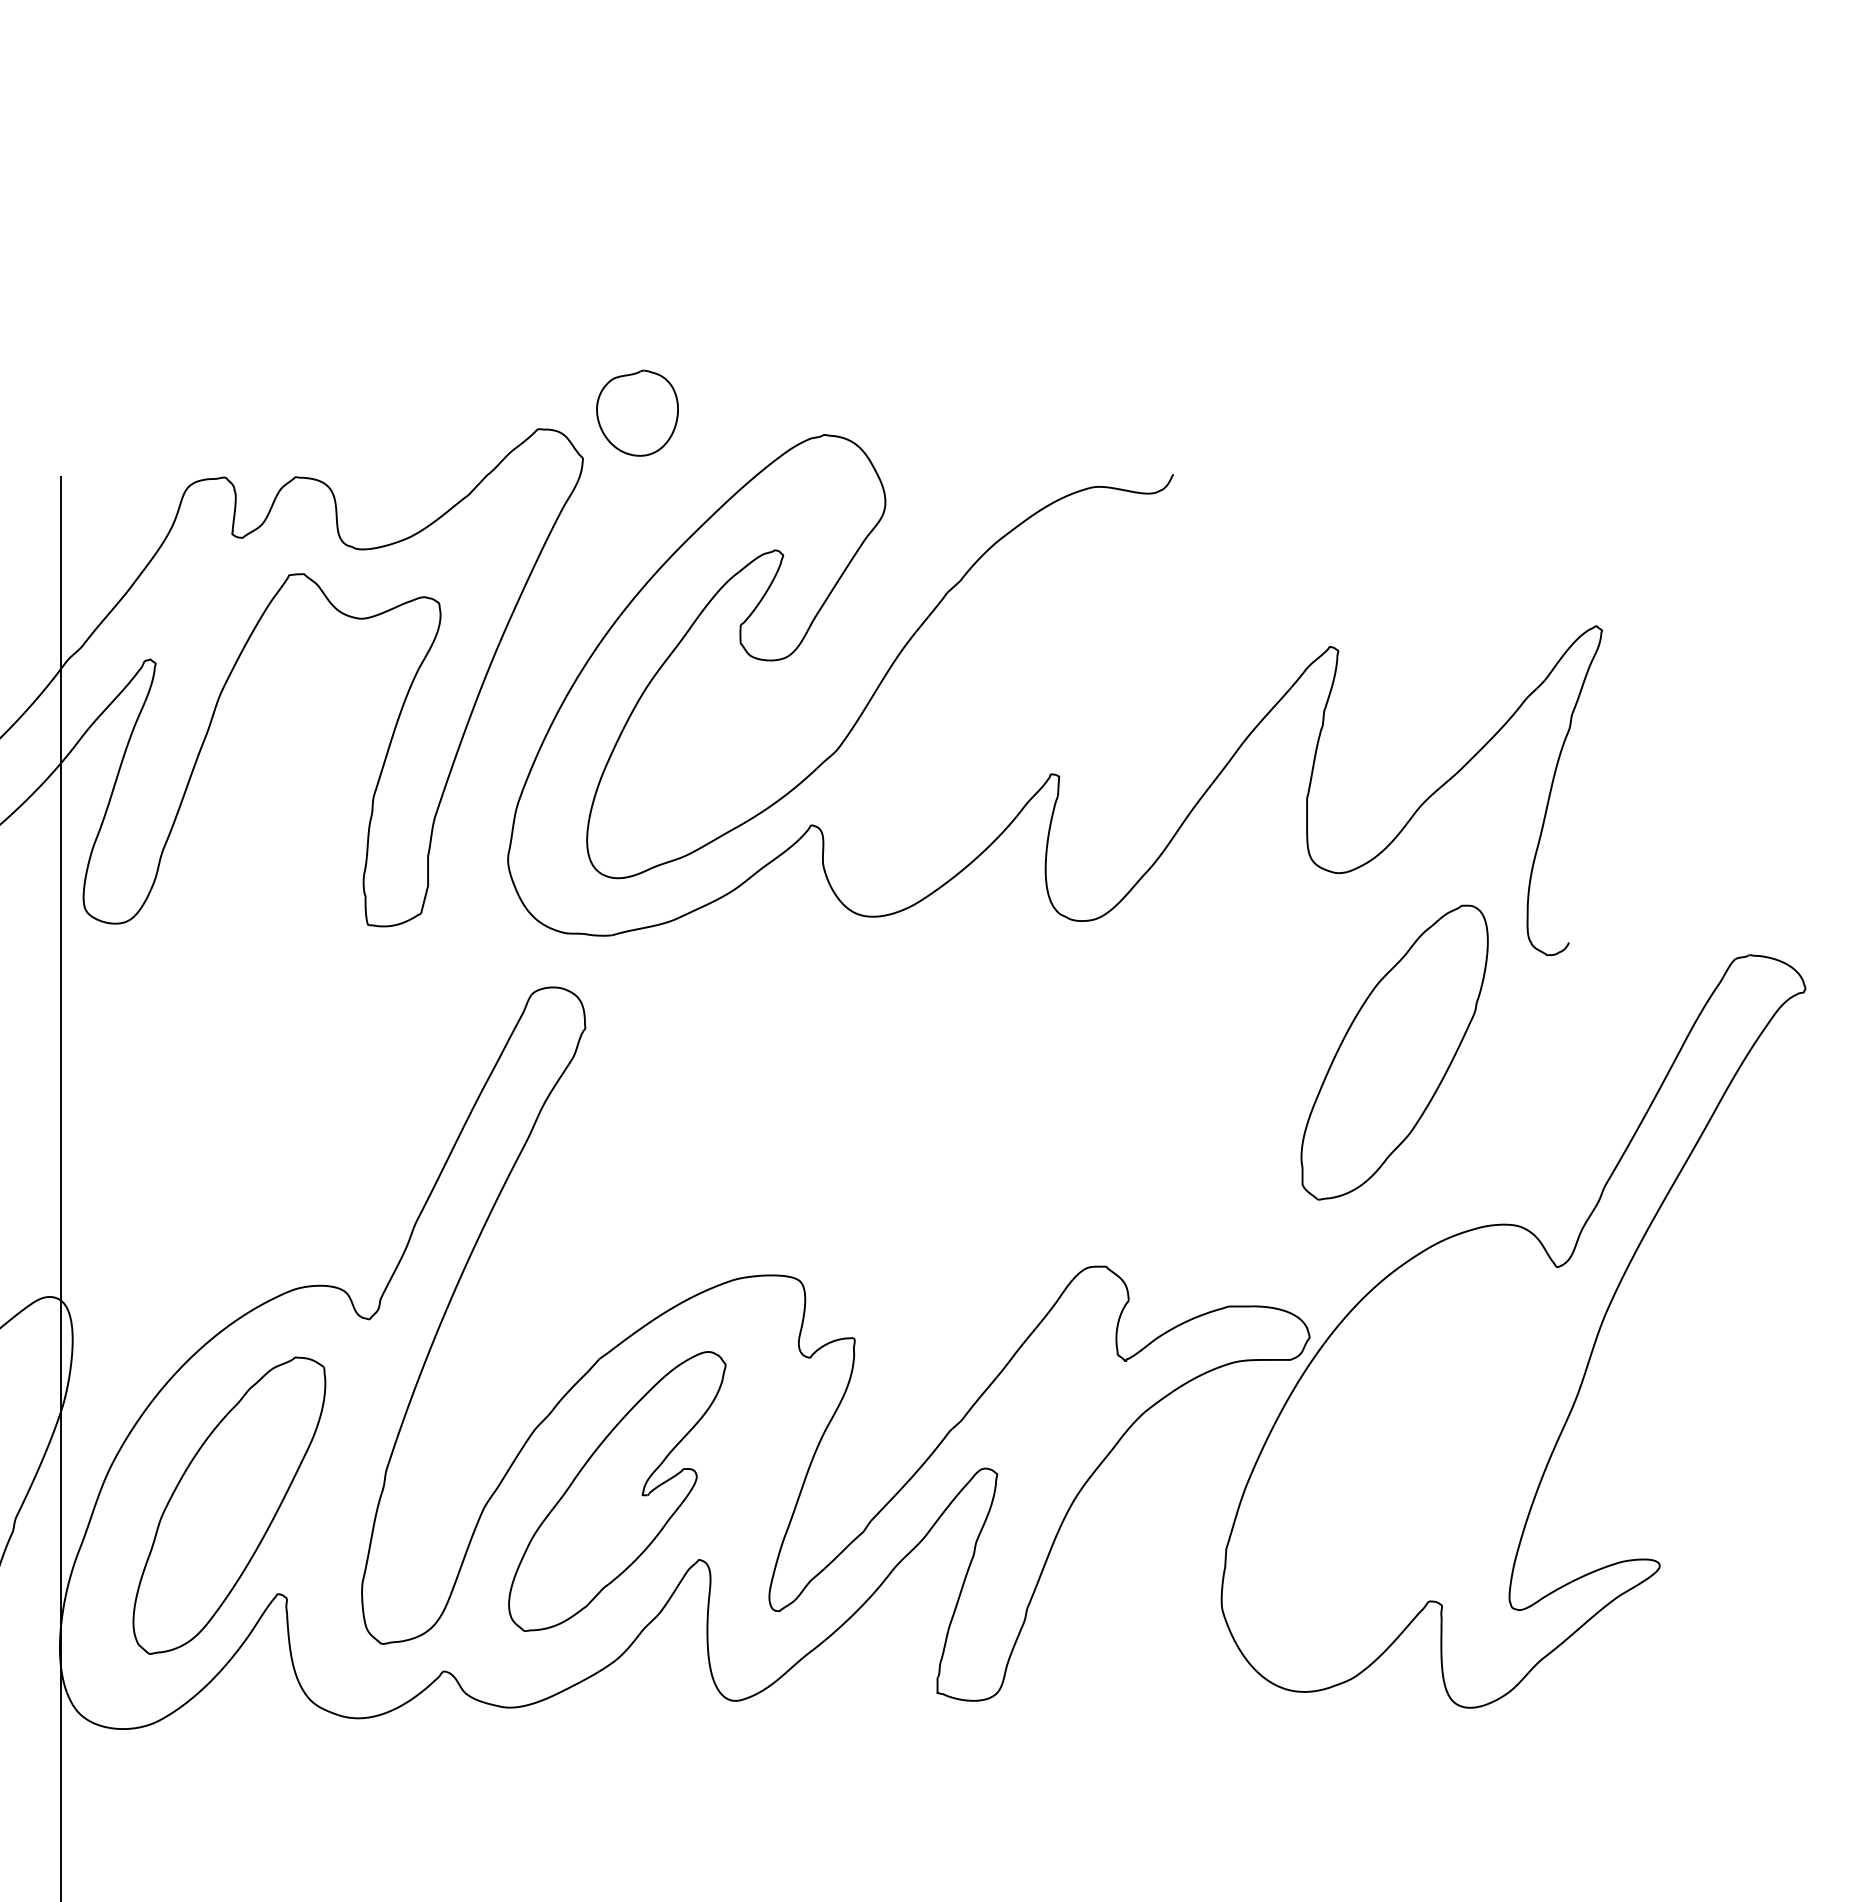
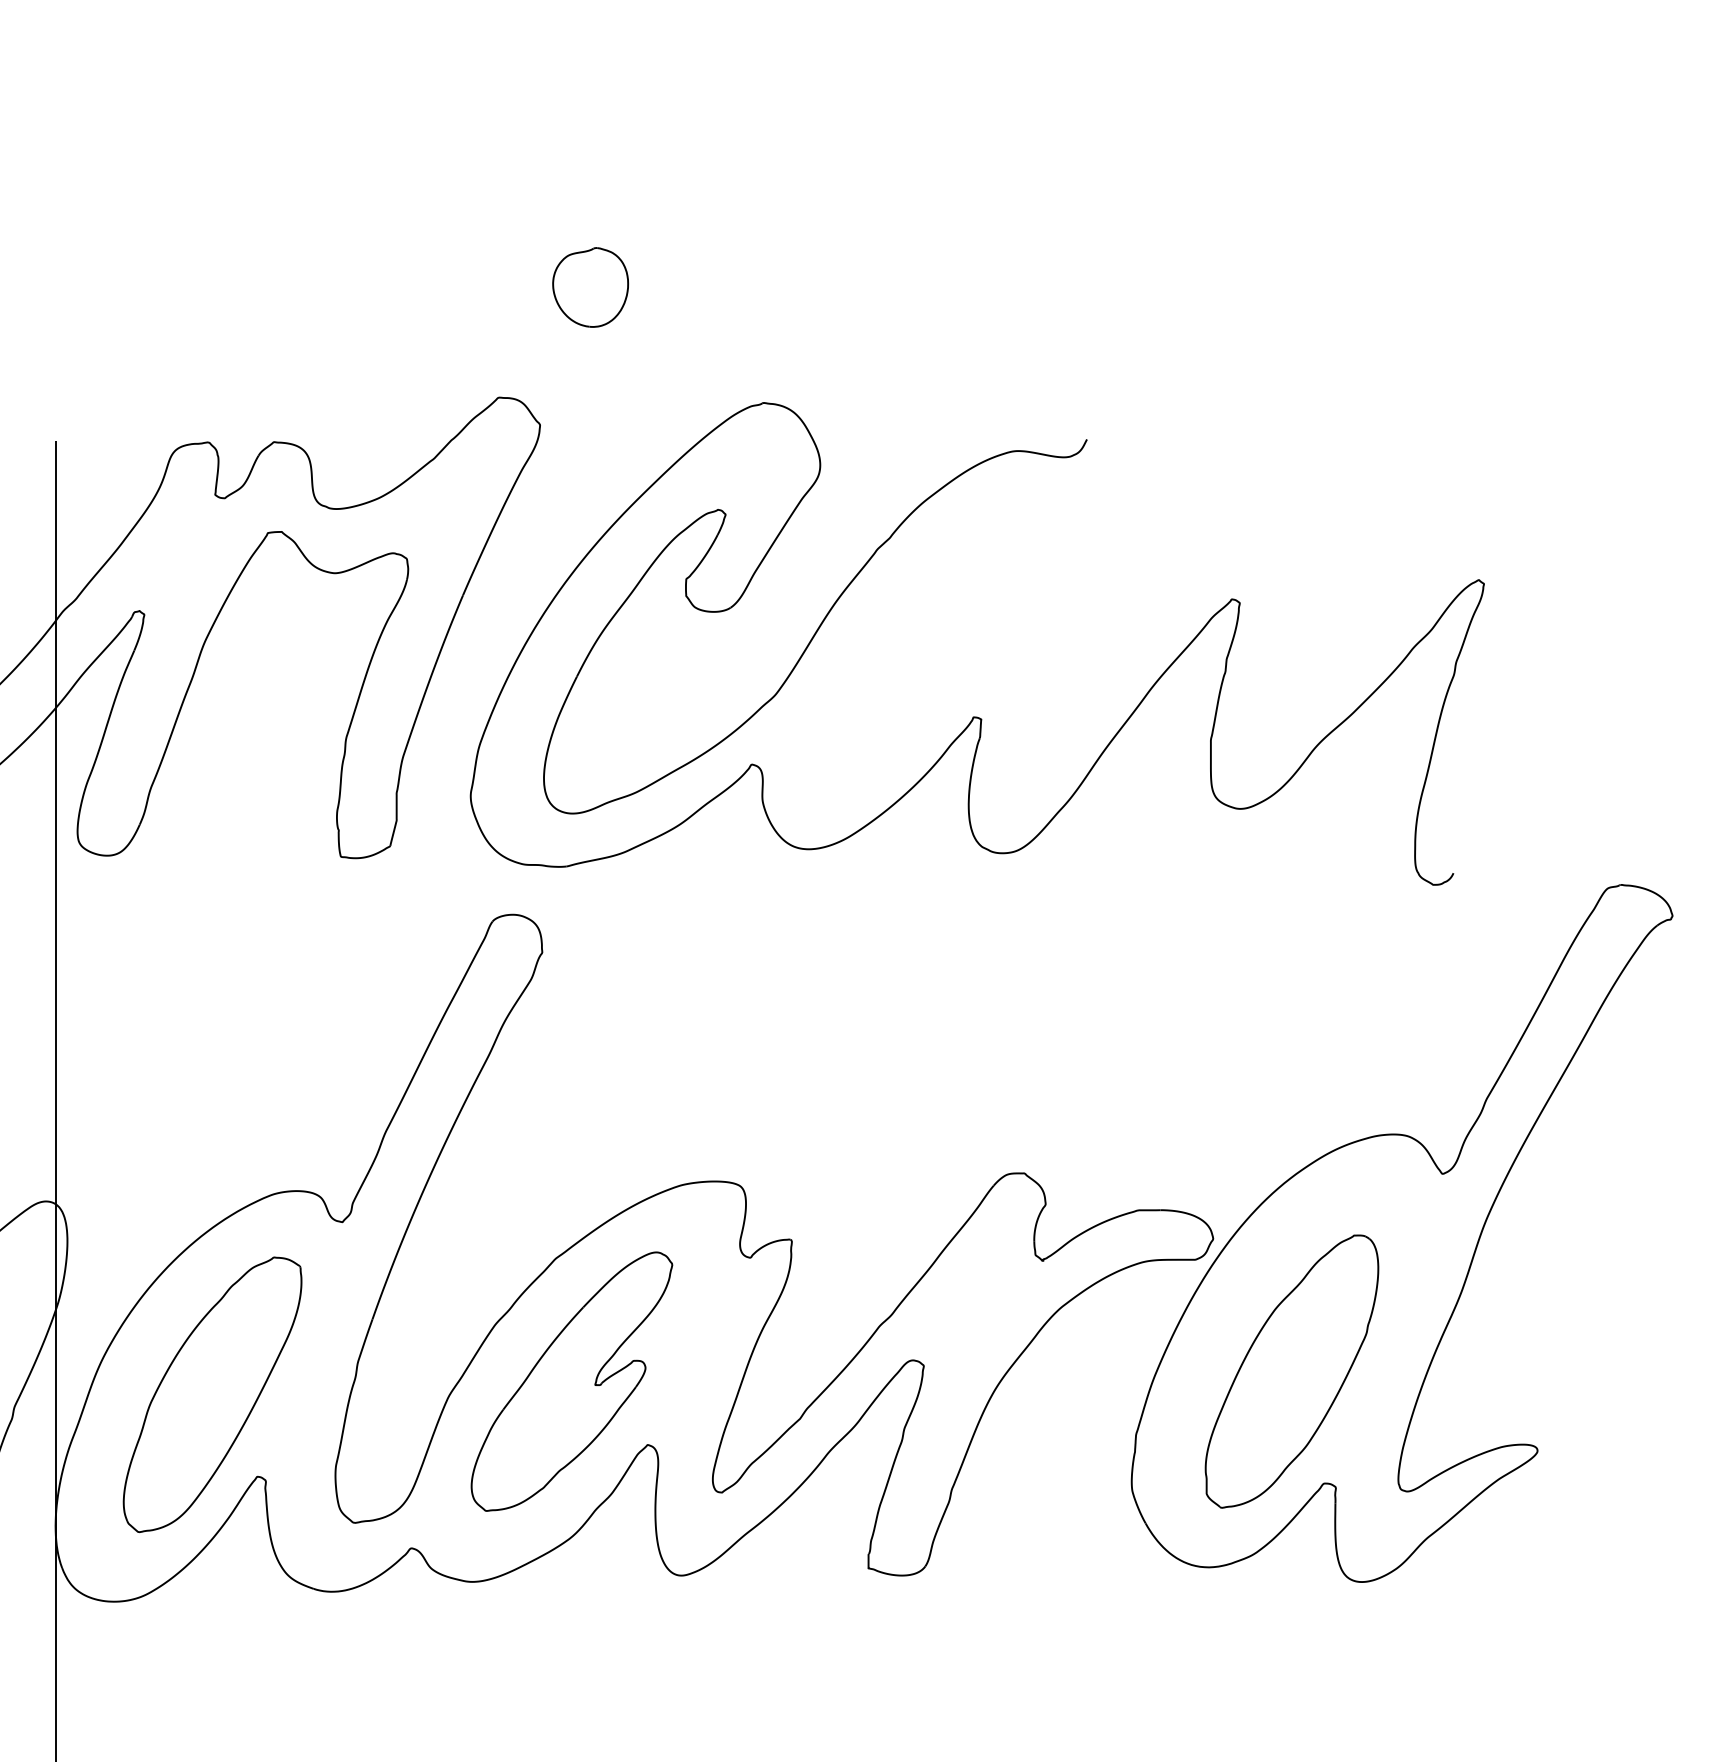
part: (637, 412) -> (590, 286), moved
part: (1394, 1052) -> (1291, 1371), moved

